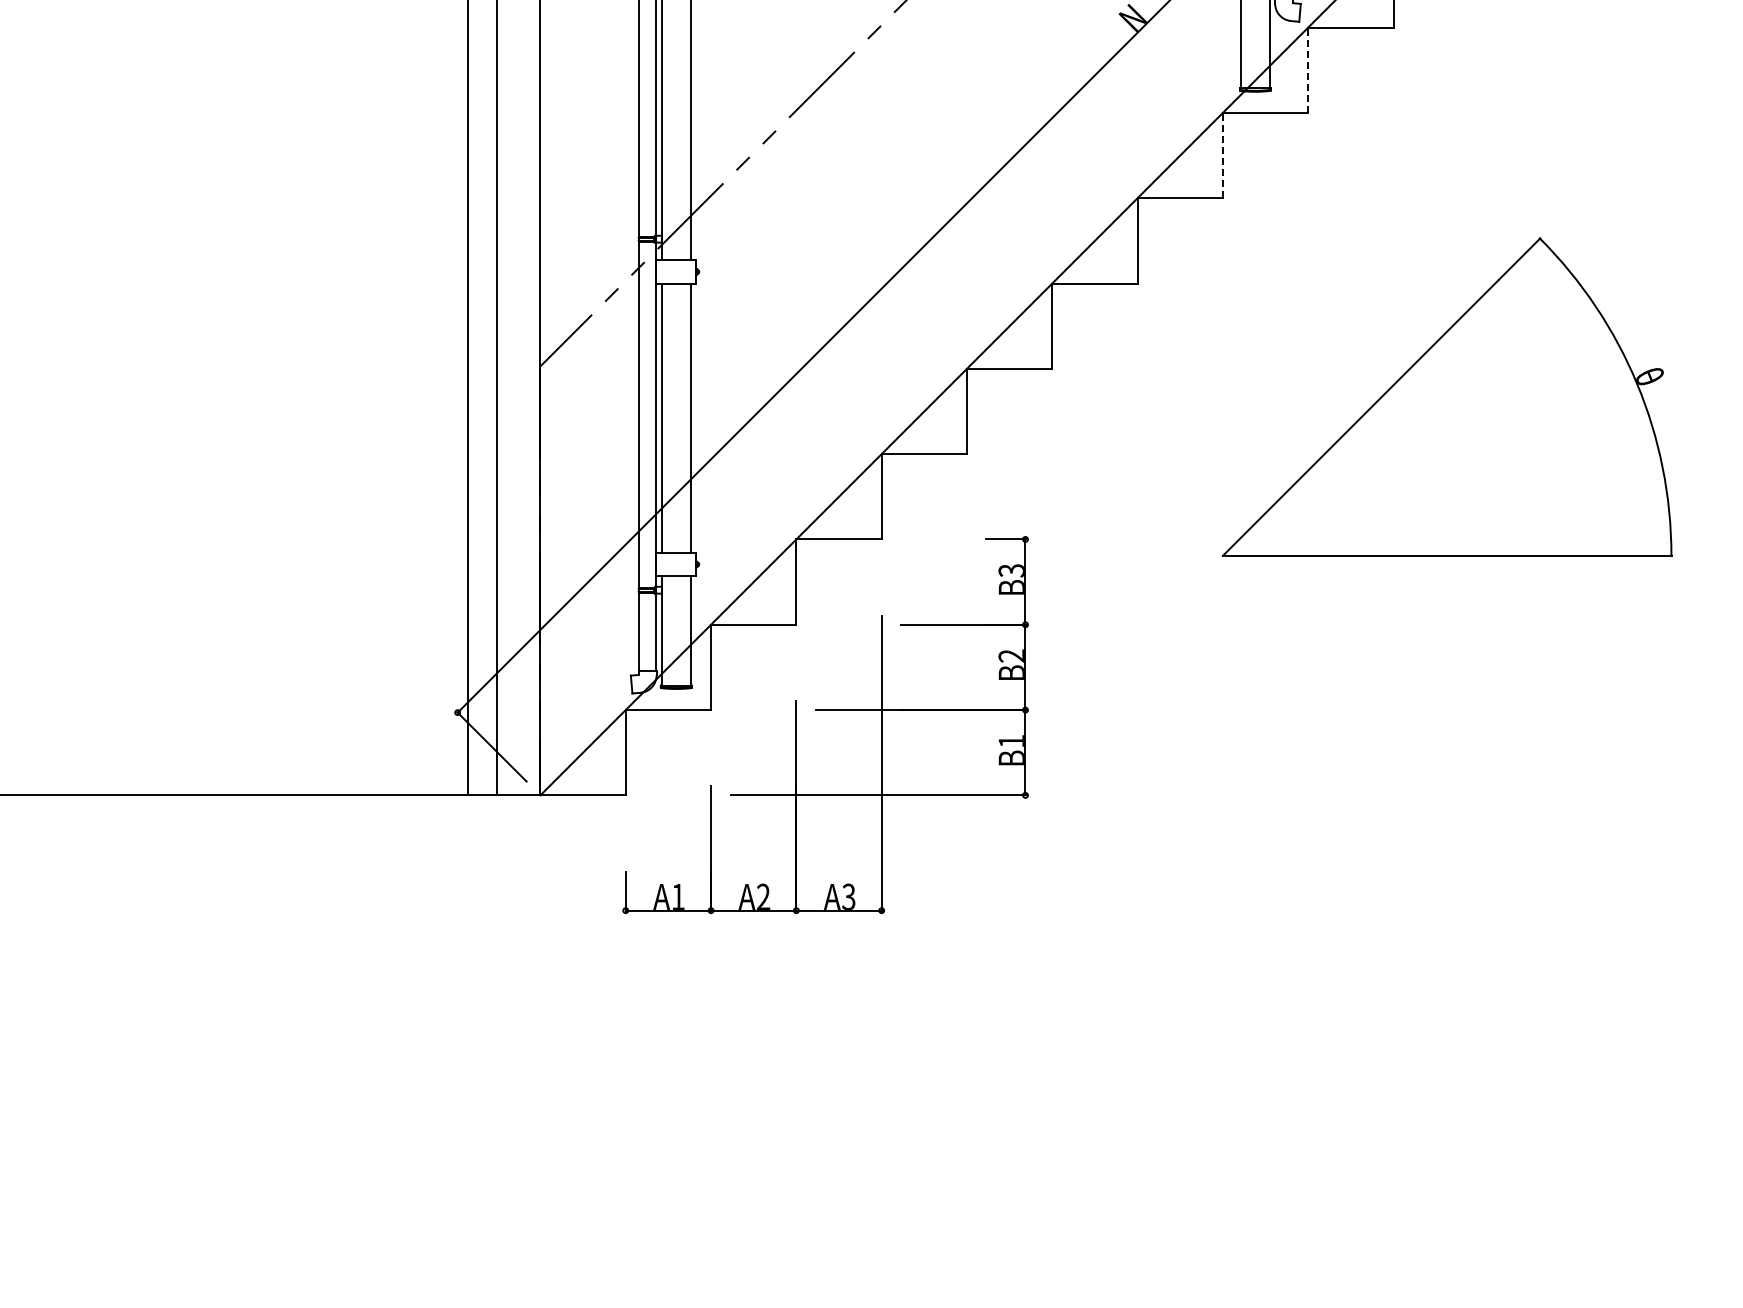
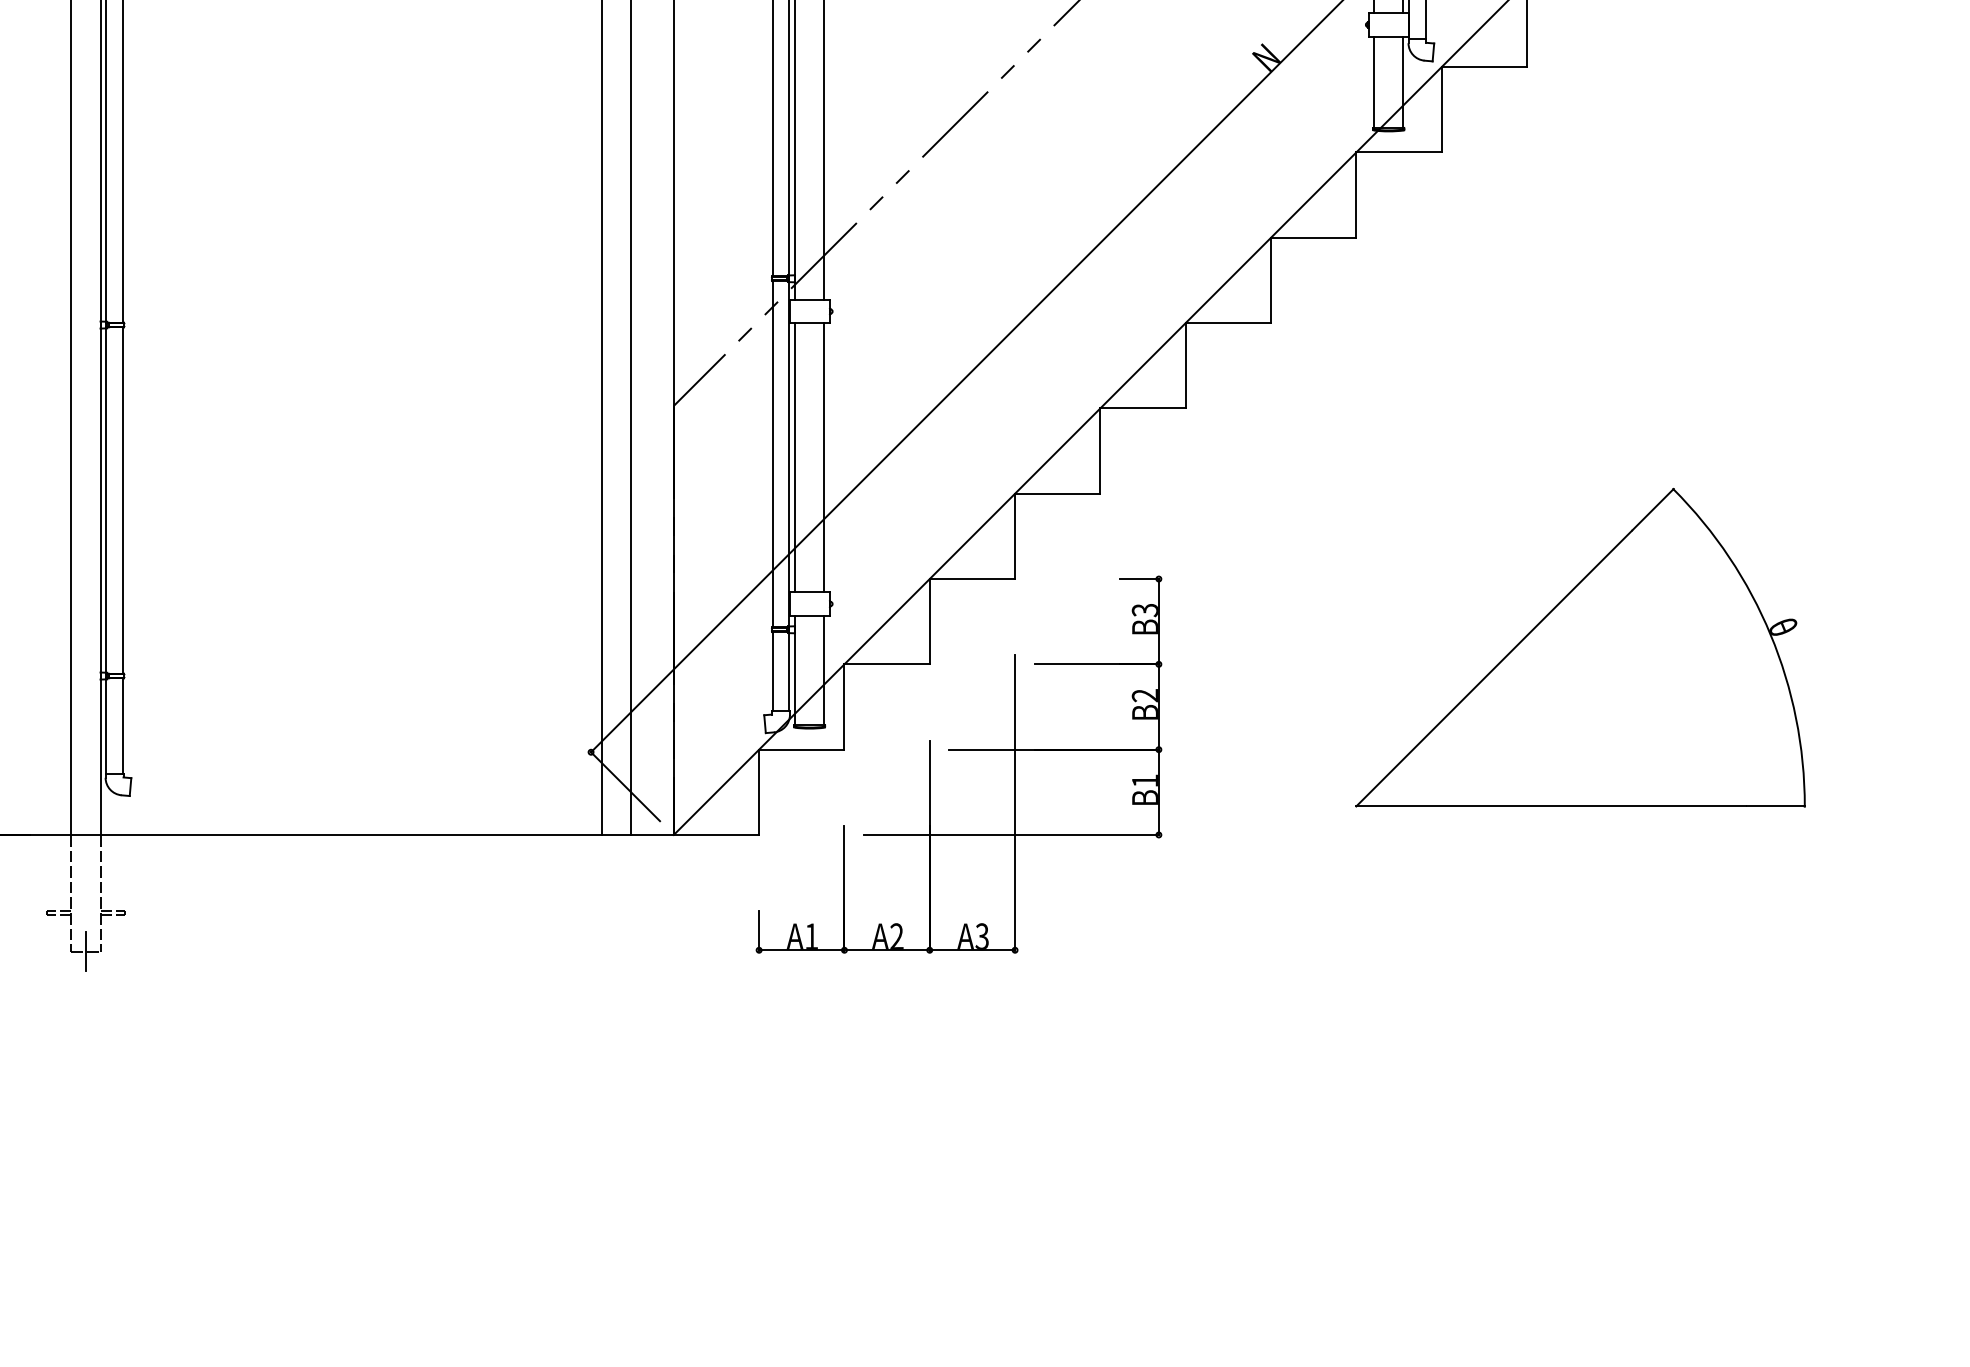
line: (1308, 69) -> (1441, 109), dashed -> solid
line: (1223, 155) -> (1356, 195), dashed -> solid
part: (1447, 396) -> (1580, 647), moved

